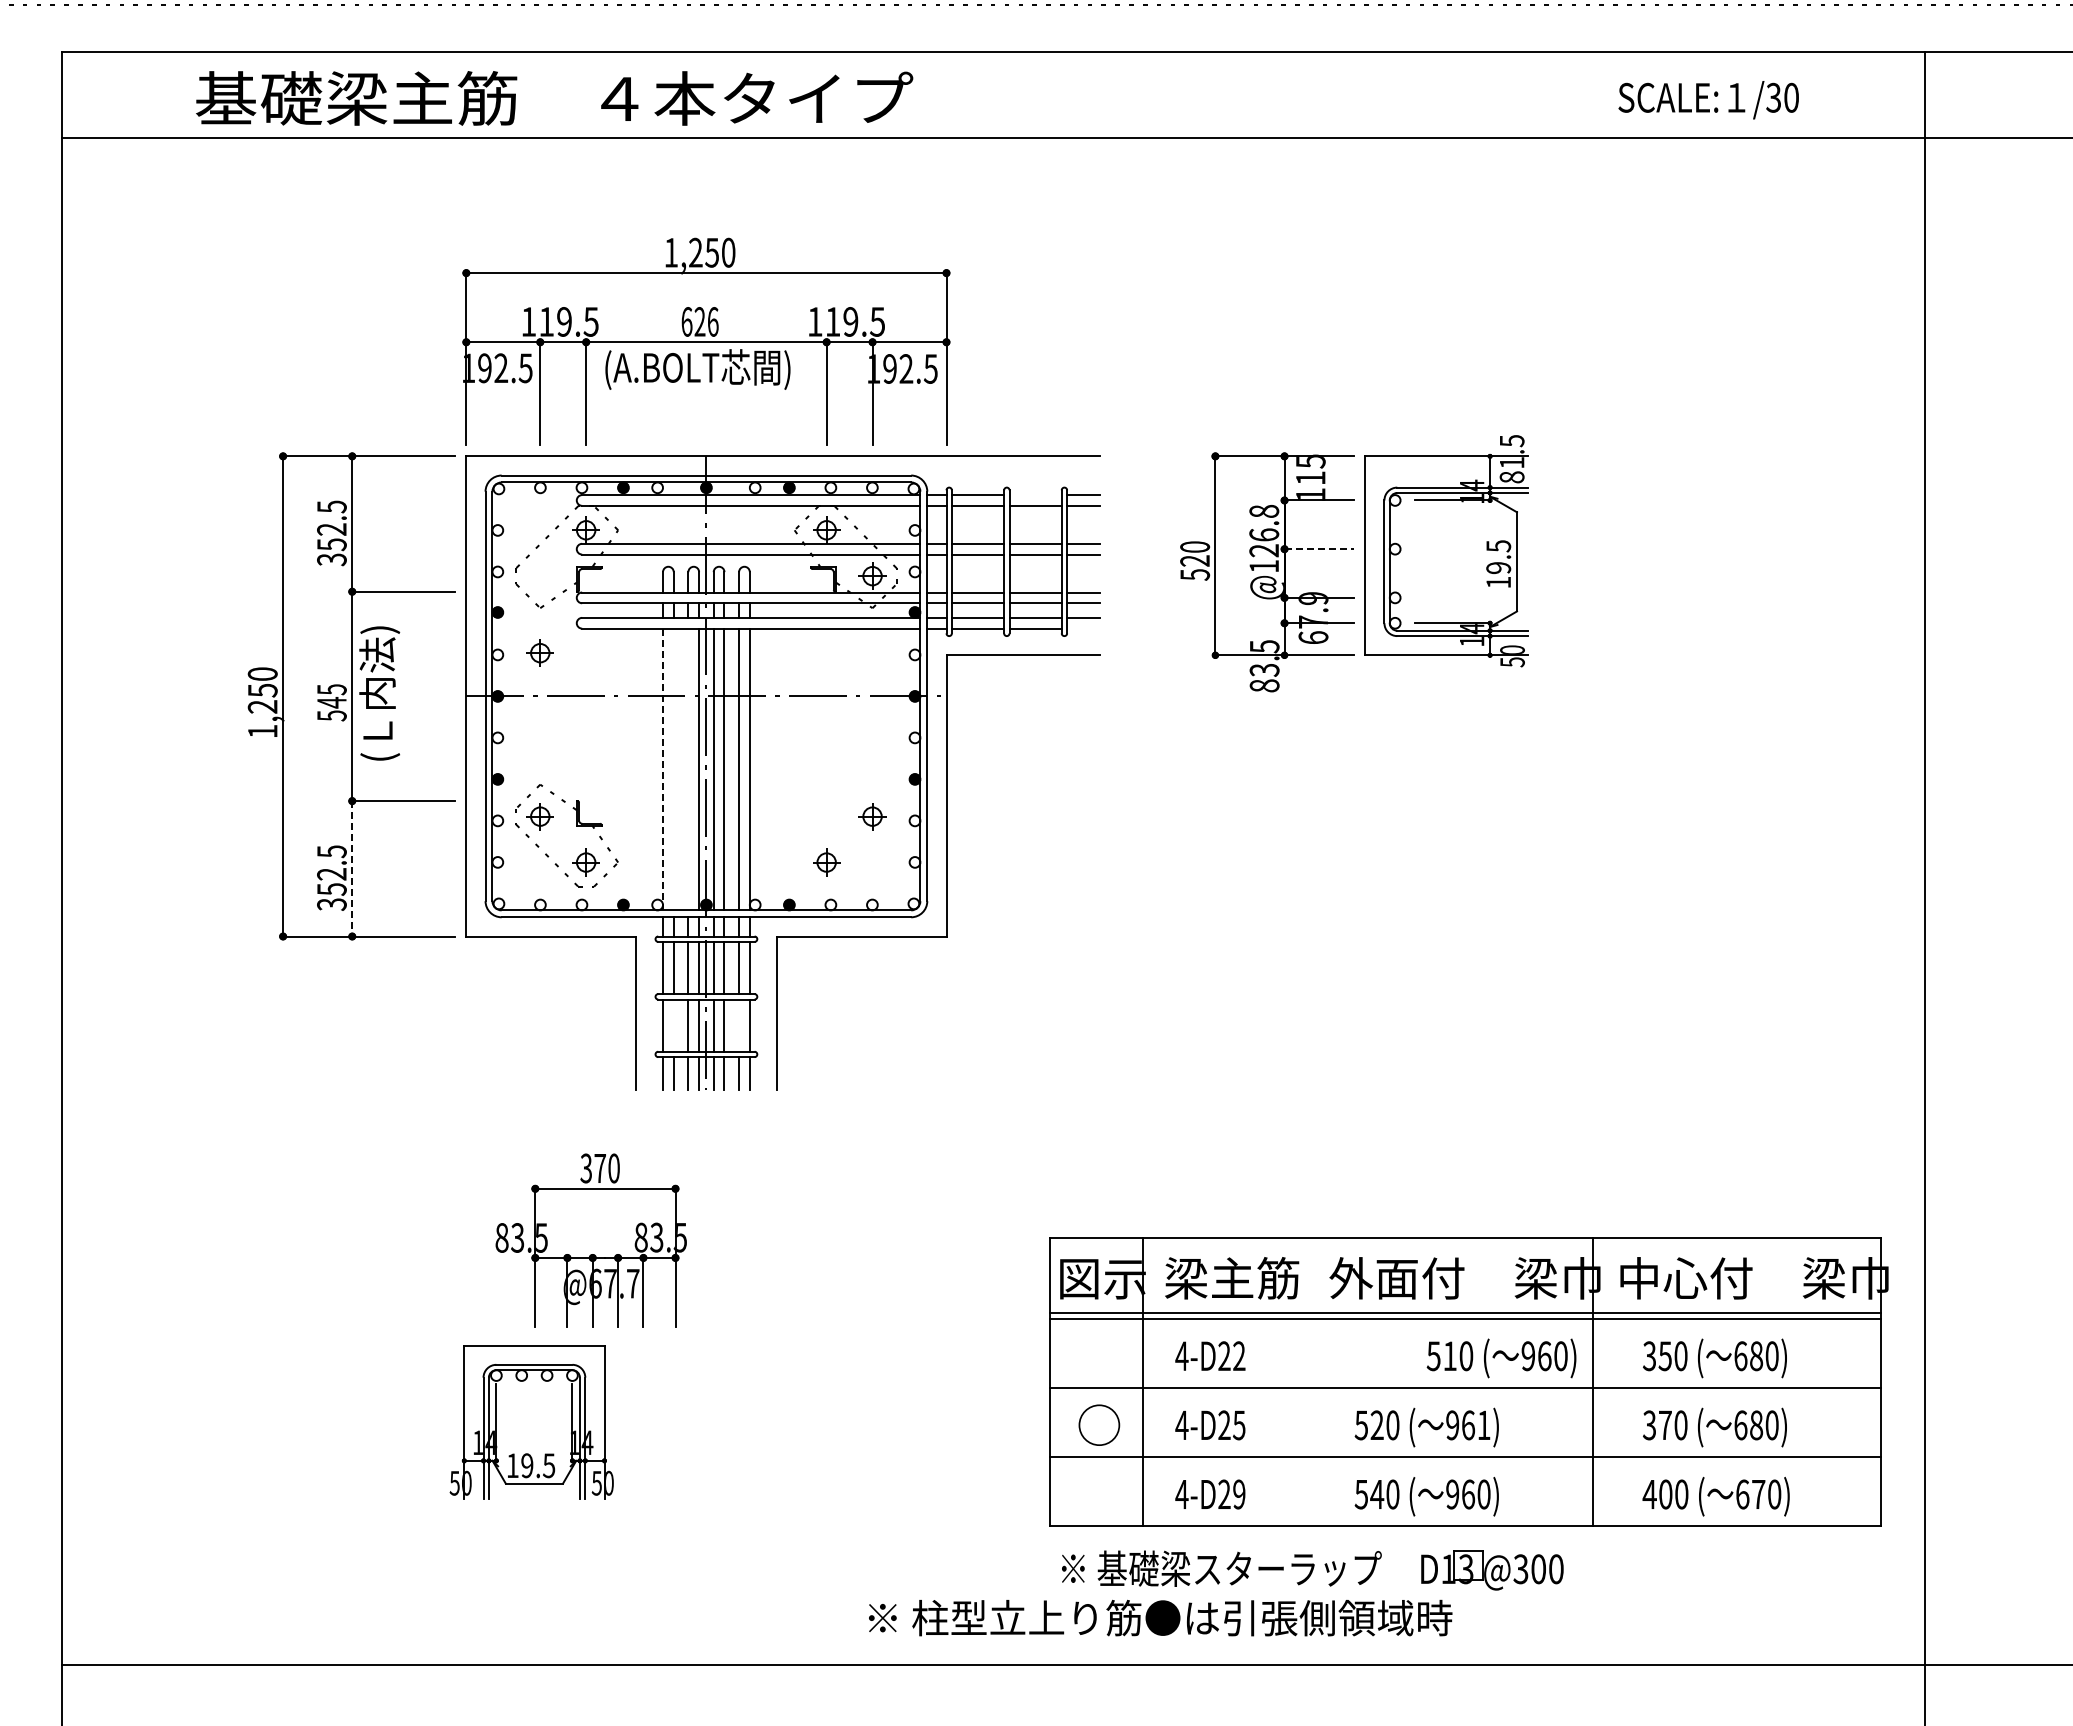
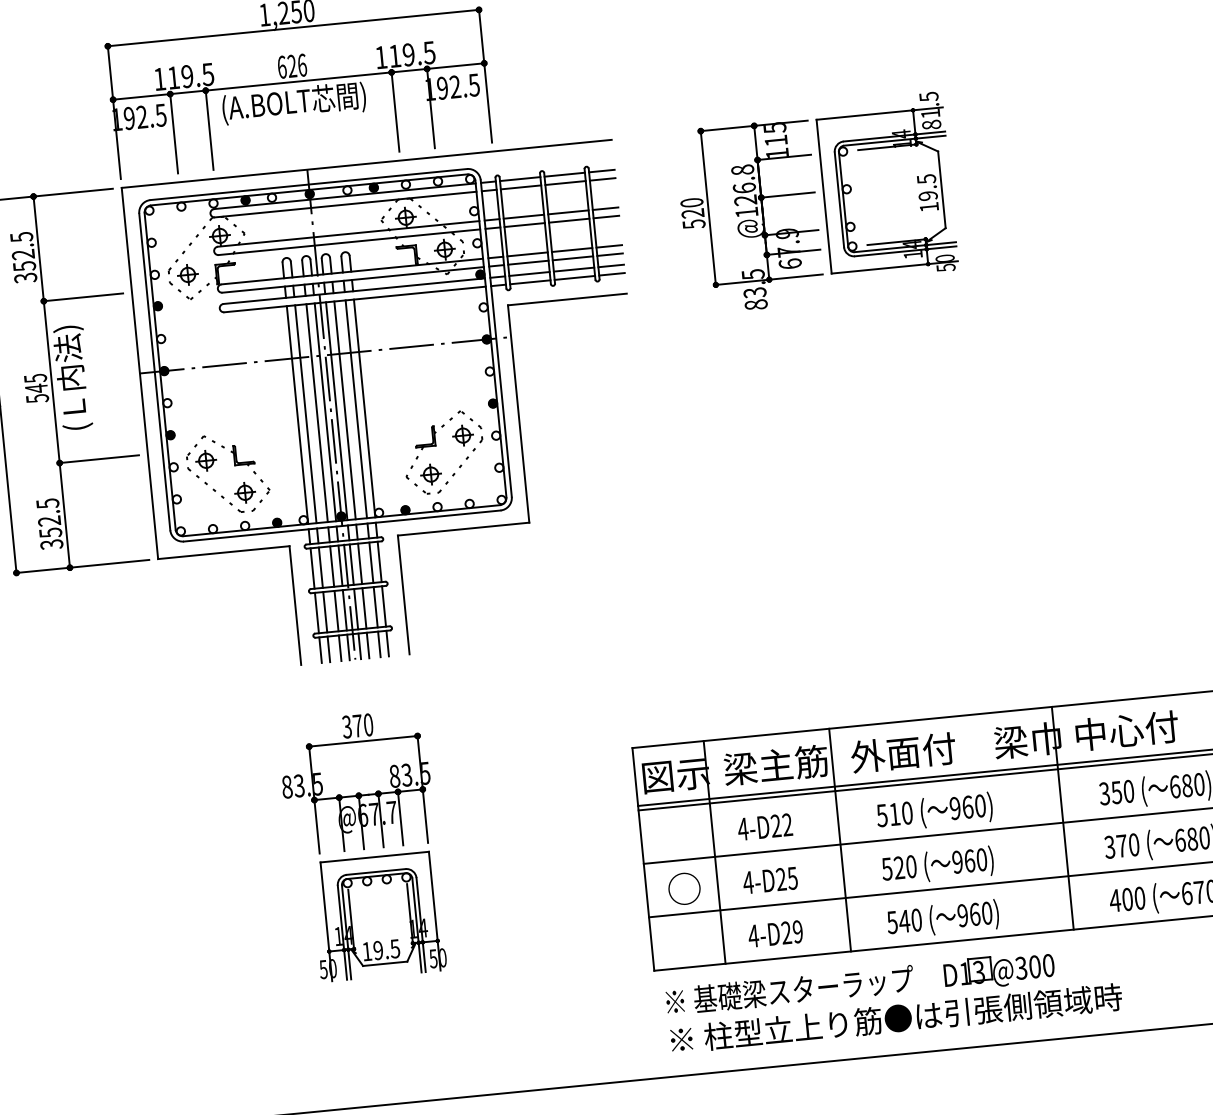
line: (1035, 495) -> (564, 175), added
line: (1319, 549) -> (788, 195), dashed -> solid
line: (1083, 628) -> (611, 274), added
part: (539, 652) -> (187, 274), moved
line: (663, 769) -> (297, 415), dashed -> solid
line: (673, 769) -> (305, 414), added
line: (688, 769) -> (317, 413), added
part: (836, 826) -> (435, 445), added
line: (352, 868) -> (65, 515), dashed -> solid
line: (673, 1025) -> (325, 612), added
line: (739, 1025) -> (376, 607), added
part: (590, 1240) -> (355, 782), moved
text: (1501, 1358) -> (934, 812), moved
line: (1304, 1382) -> (839, 840), added
part: (531, 1422) -> (378, 916), moved
text: (1483, 1425) -> (981, 859), 961) -> 960)
text: (1160, 1617) -> (896, 1018), moved

